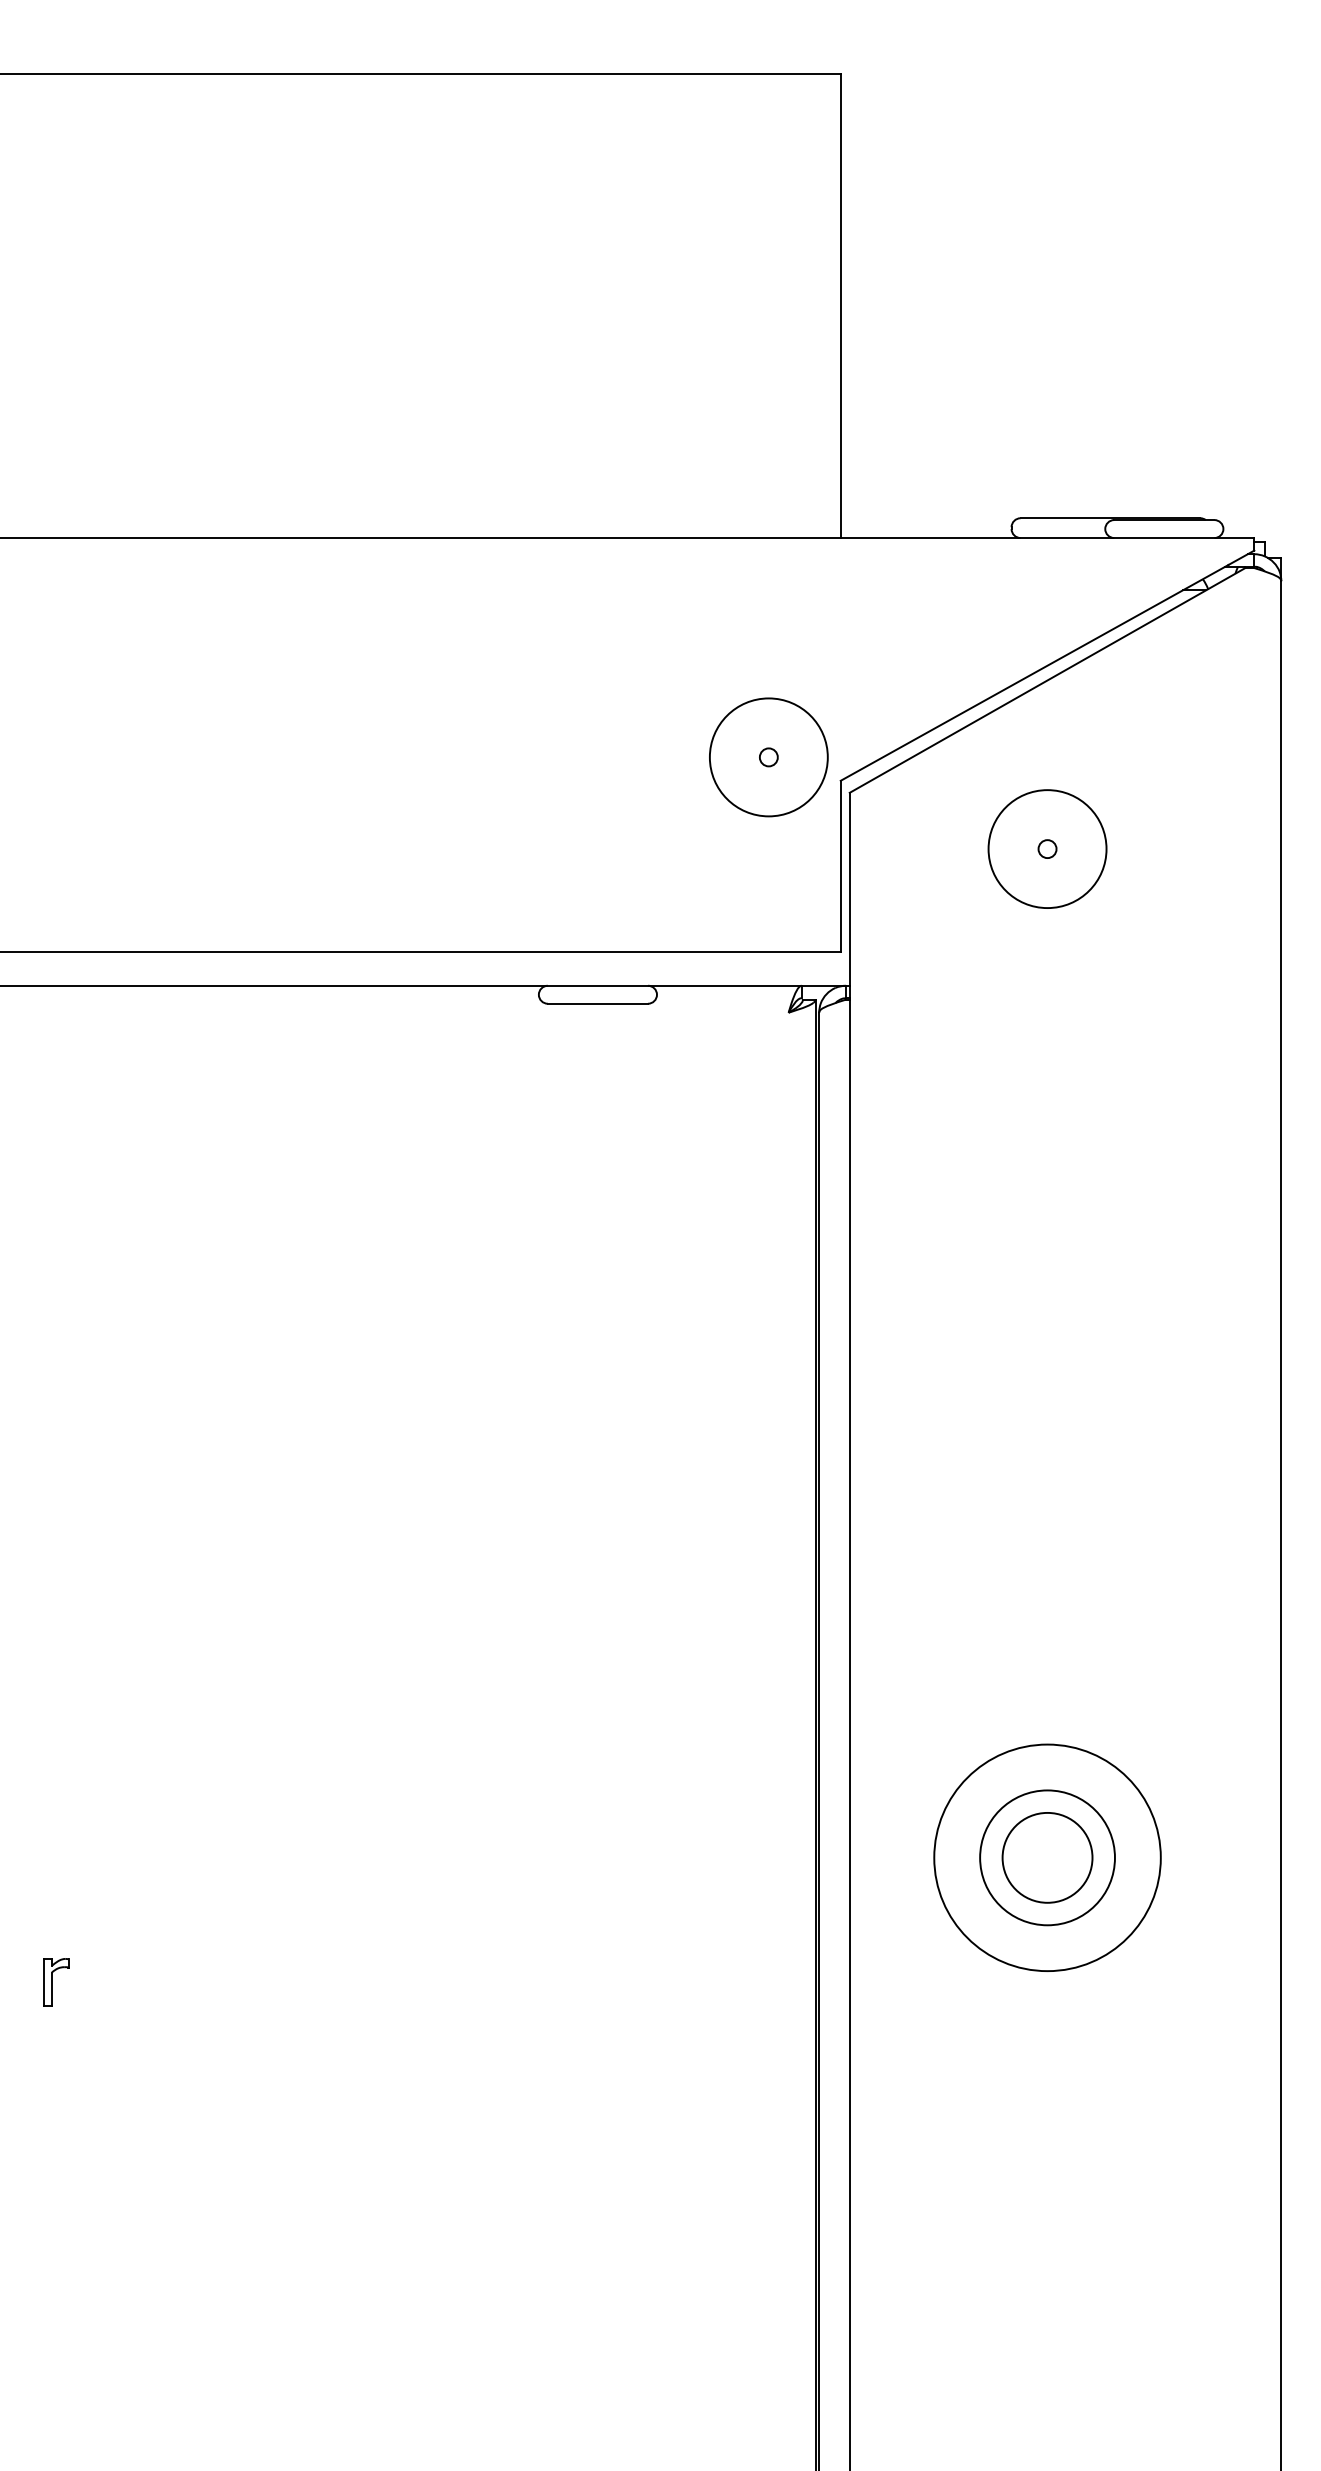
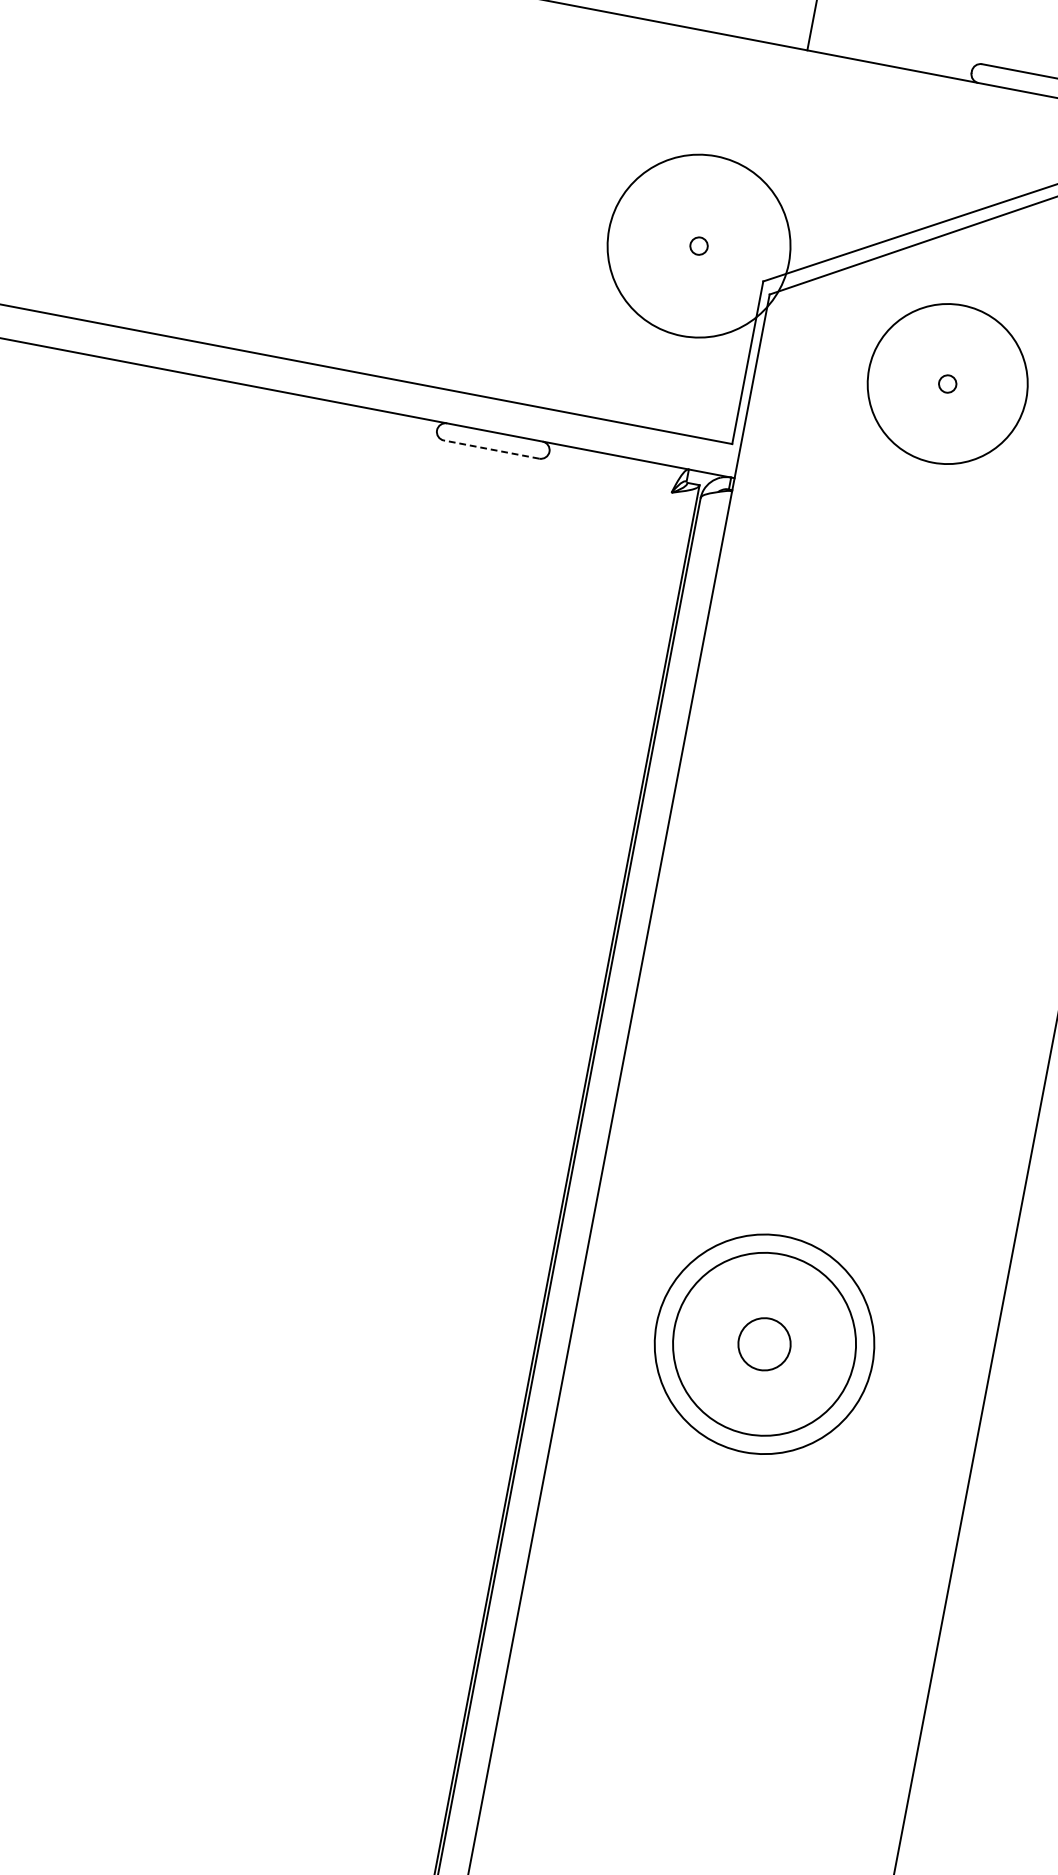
circle: (768, 757) -> (698, 246), size x1.6
circle: (1047, 849) -> (947, 384), size x1.4
line: (597, 1003) -> (491, 449), solid -> dashed
circle: (1047, 1857) -> (764, 1343), size x0.6
circle: (1047, 1857) -> (764, 1343), size x1.4

